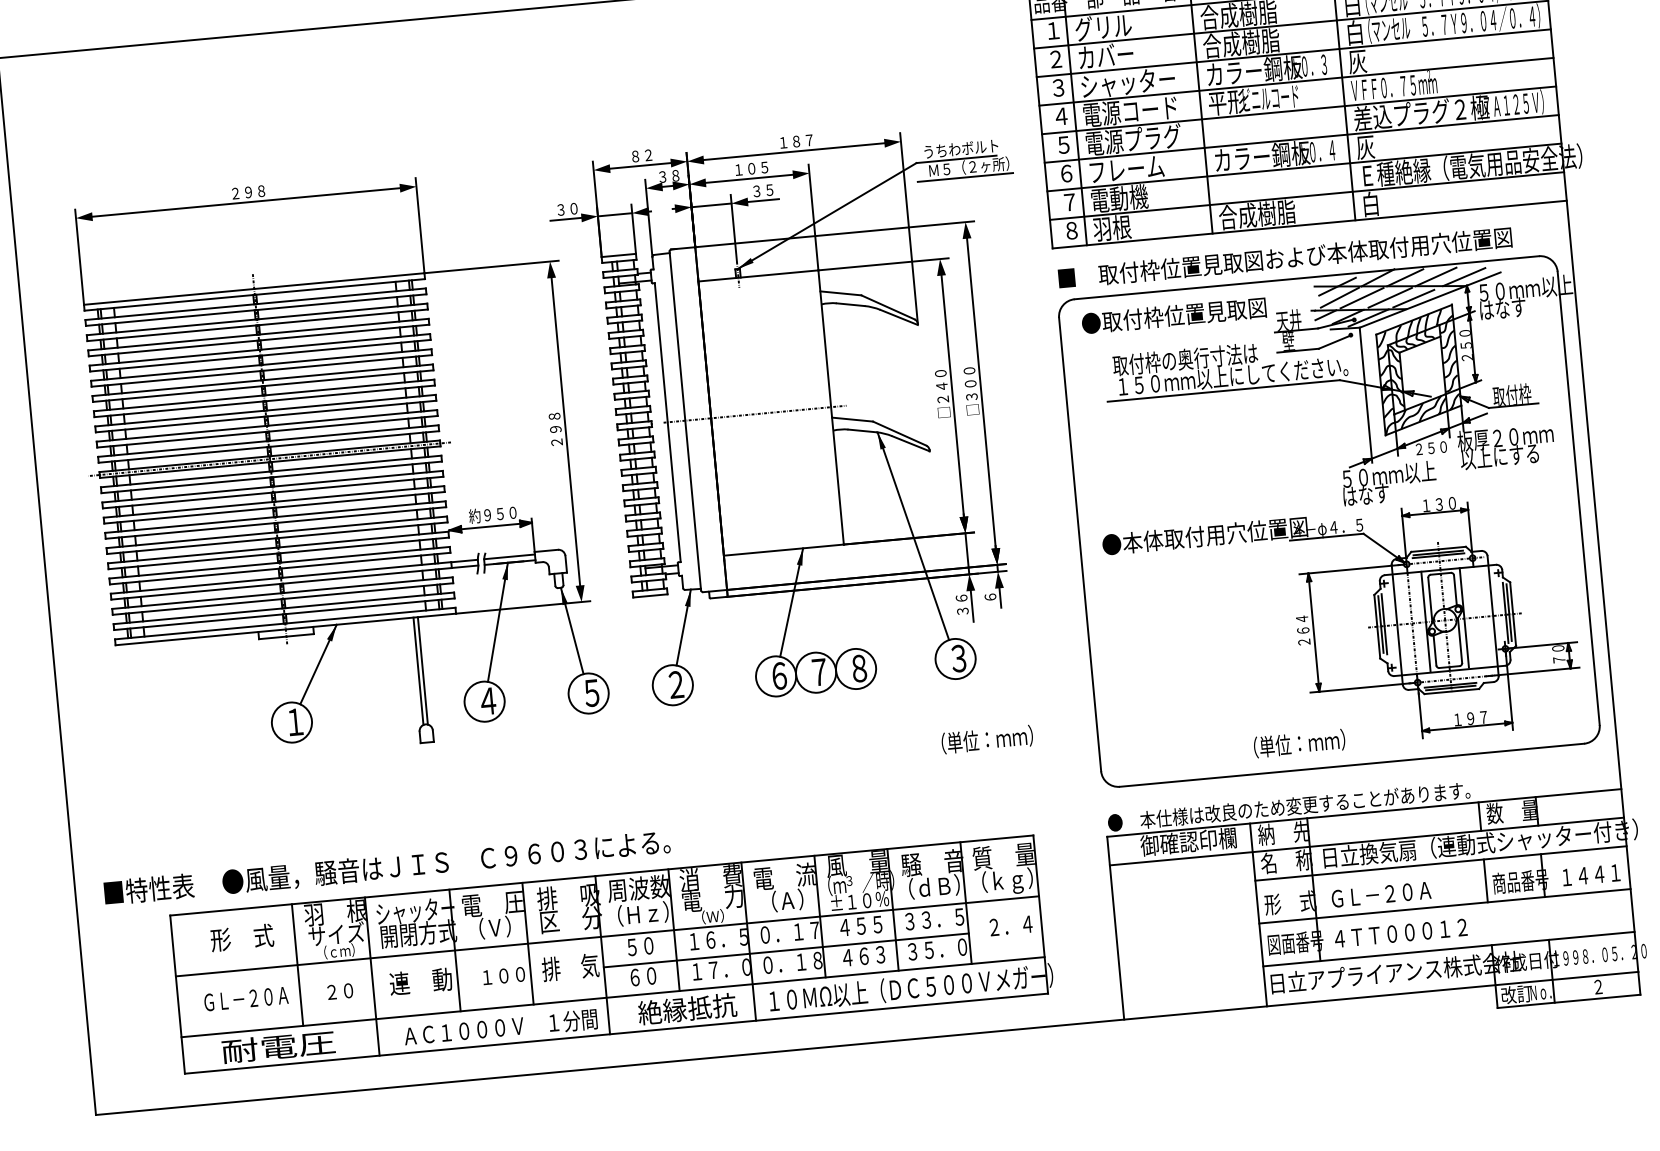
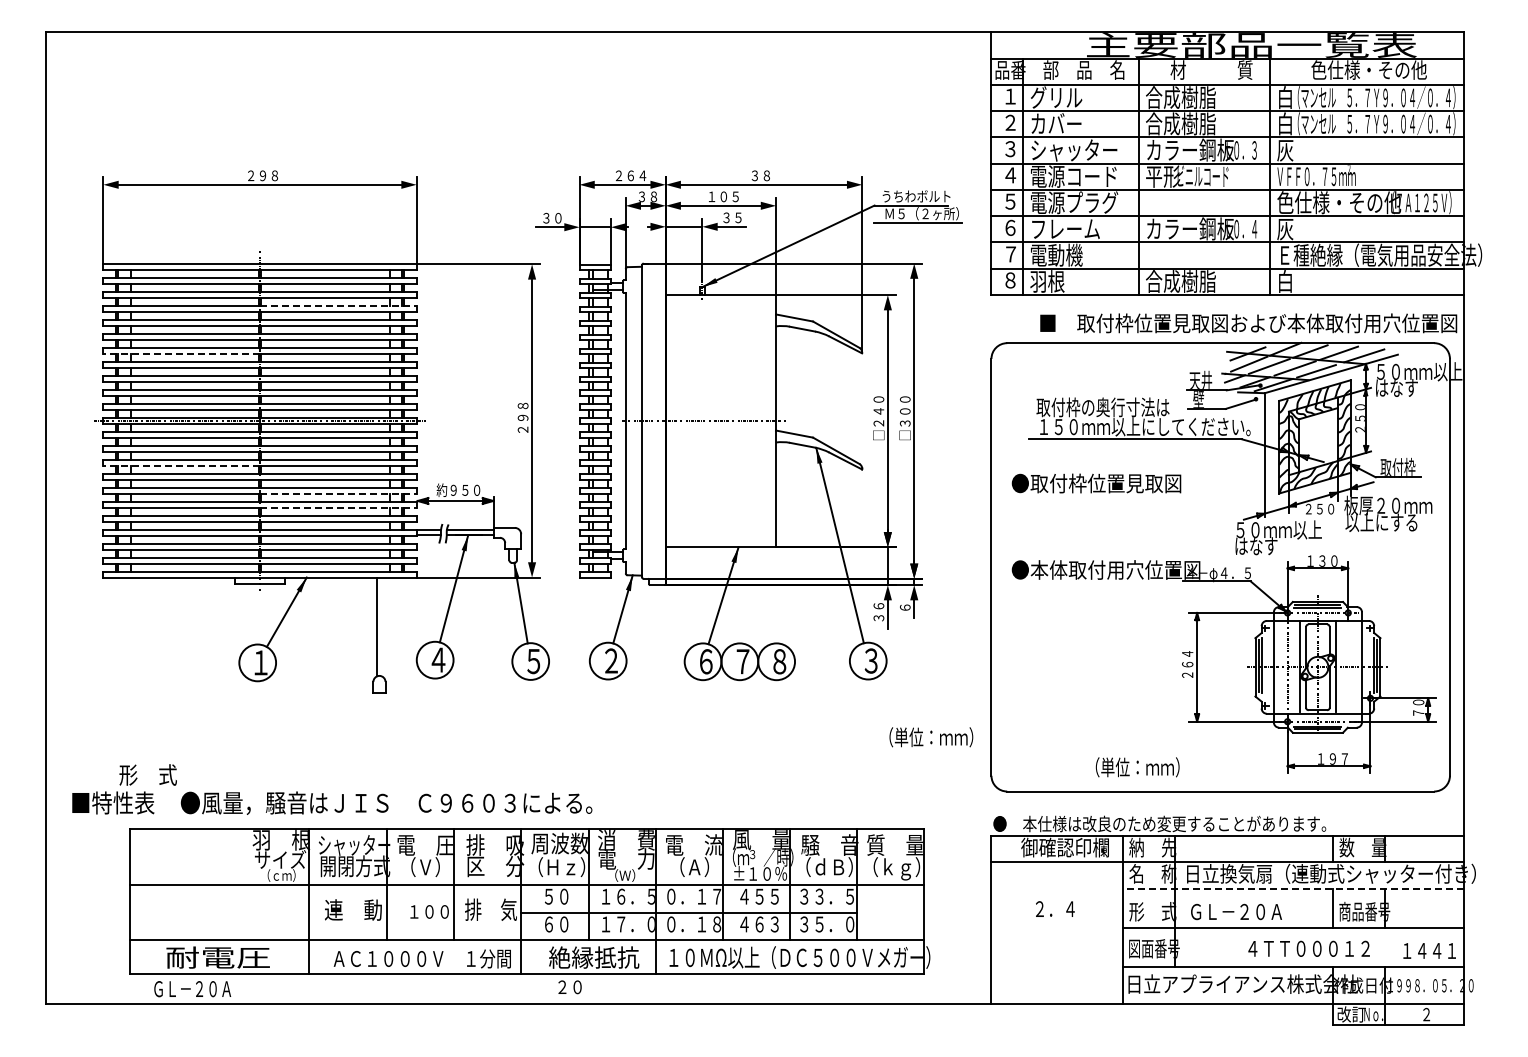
text: (1421, 112) -> (1339, 202), 差込プラグ２極 -> 色仕様・その他
text: (796, 141) -> (766, 175), １８７ -> ３８
text: (648, 154) -> (630, 175), ８２ -> ２６４
text: (1285, 258) -> (1248, 323), moved
text: (1174, 315) -> (1096, 483), moved
line: (343, 326) -> (338, 306), solid -> dashed
line: (177, 393) -> (181, 353), solid -> dashed
line: (189, 515) -> (181, 465), solid -> dashed
line: (362, 530) -> (338, 493), solid -> dashed
line: (364, 545) -> (338, 507), solid -> dashed
line: (422, 670) -> (381, 626), removed
text: (987, 739) -> (931, 737), moved
text: (1299, 743) -> (1137, 767), moved
line: (1440, 863) -> (1293, 888), solid -> dashed
text: (1591, 874) -> (1429, 950), moved
text: (1011, 925) -> (1055, 908), moved
text: (1400, 932) -> (1308, 948), moved
text: (241, 937) -> (147, 774), moved
line: (297, 965) -> (242, 884), removed
text: (339, 991) -> (569, 987), moved
text: (246, 999) -> (192, 989), moved

